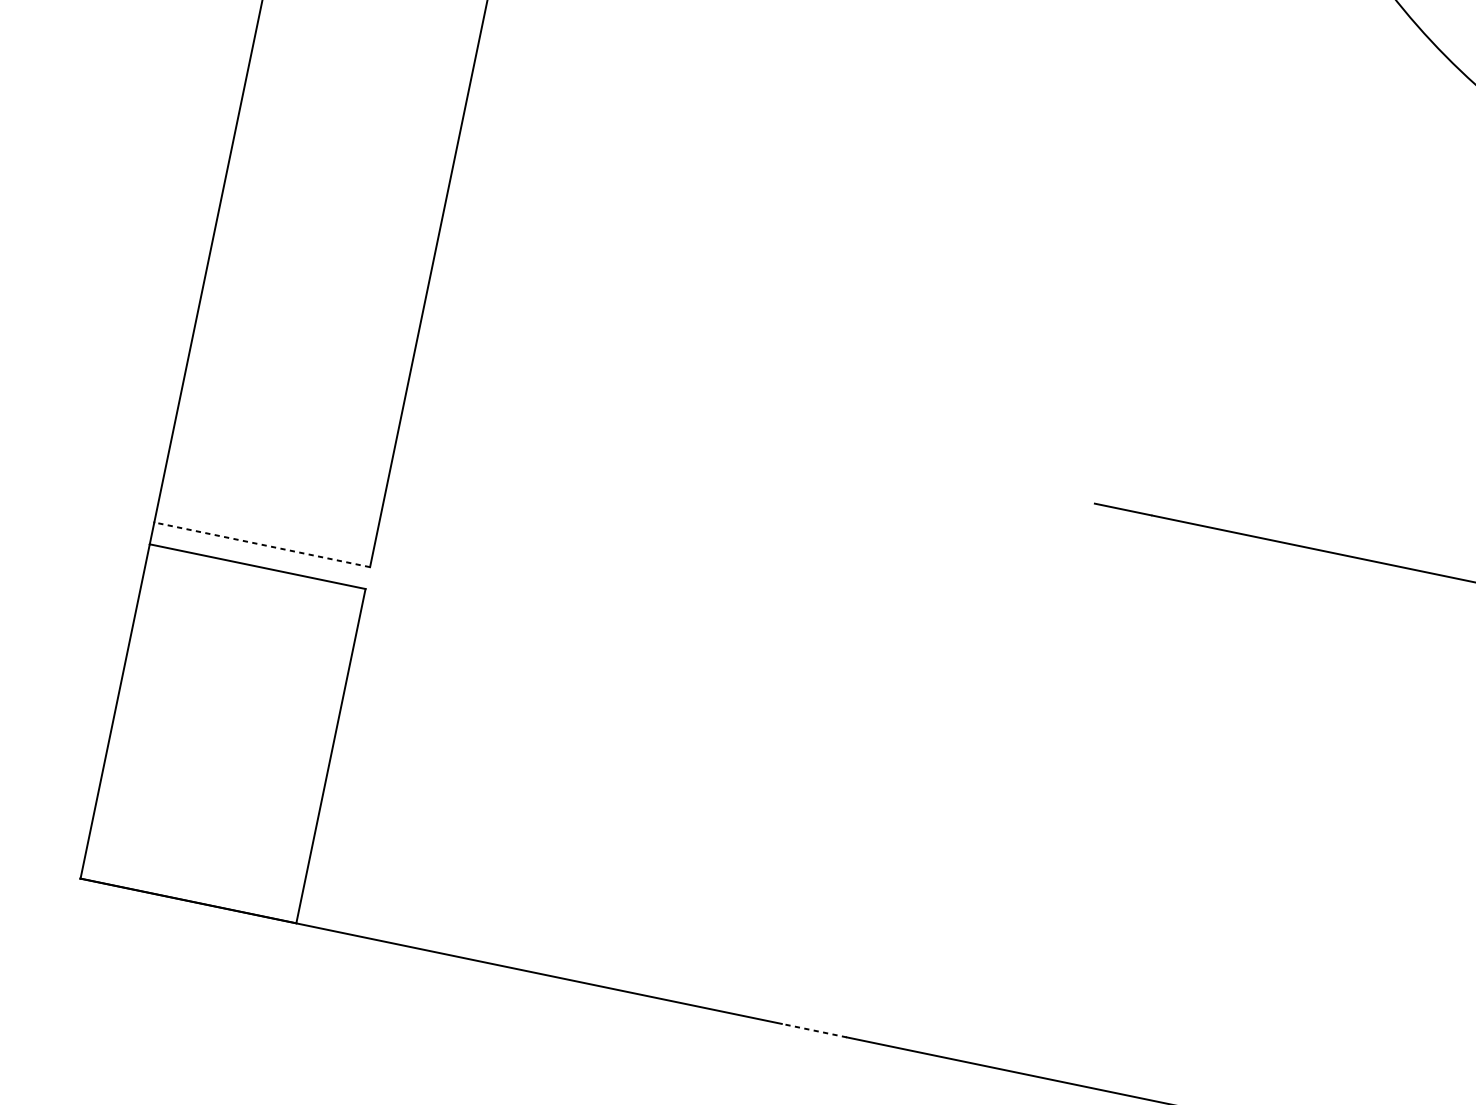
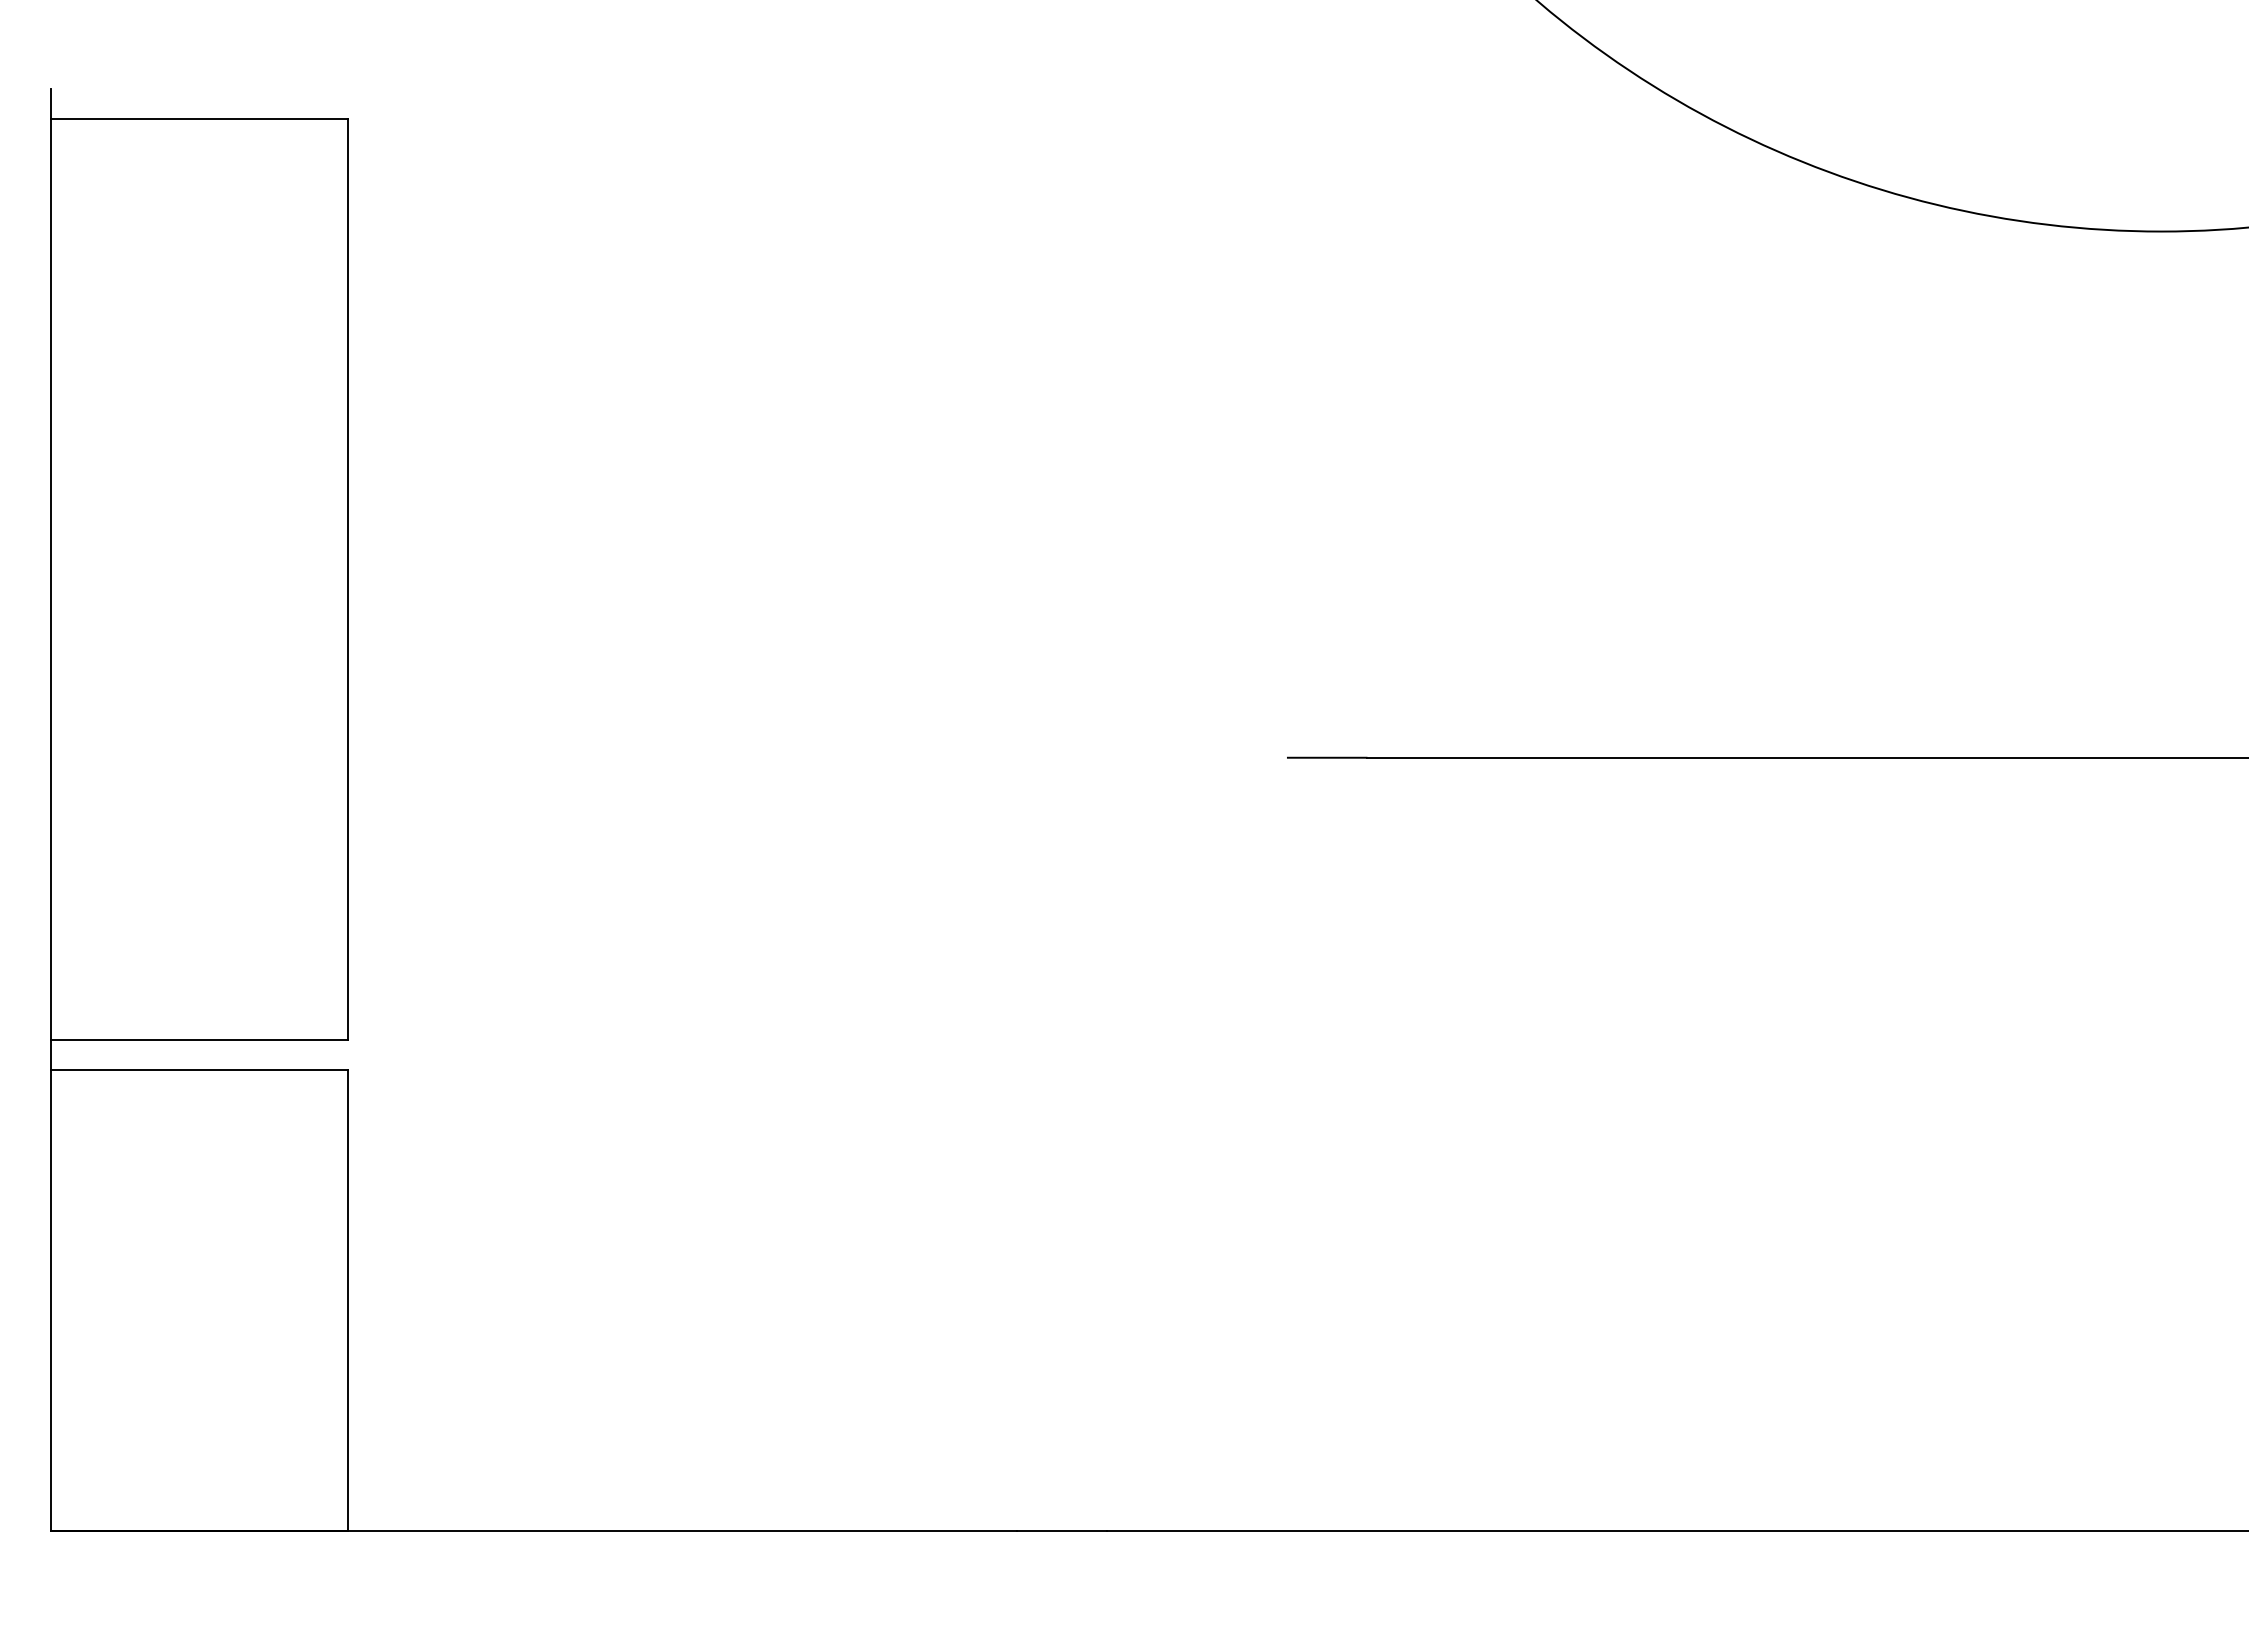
line: (262, 544) -> (199, 1039), dashed -> solid
line: (814, 1030) -> (1061, 1530), dashed -> solid

